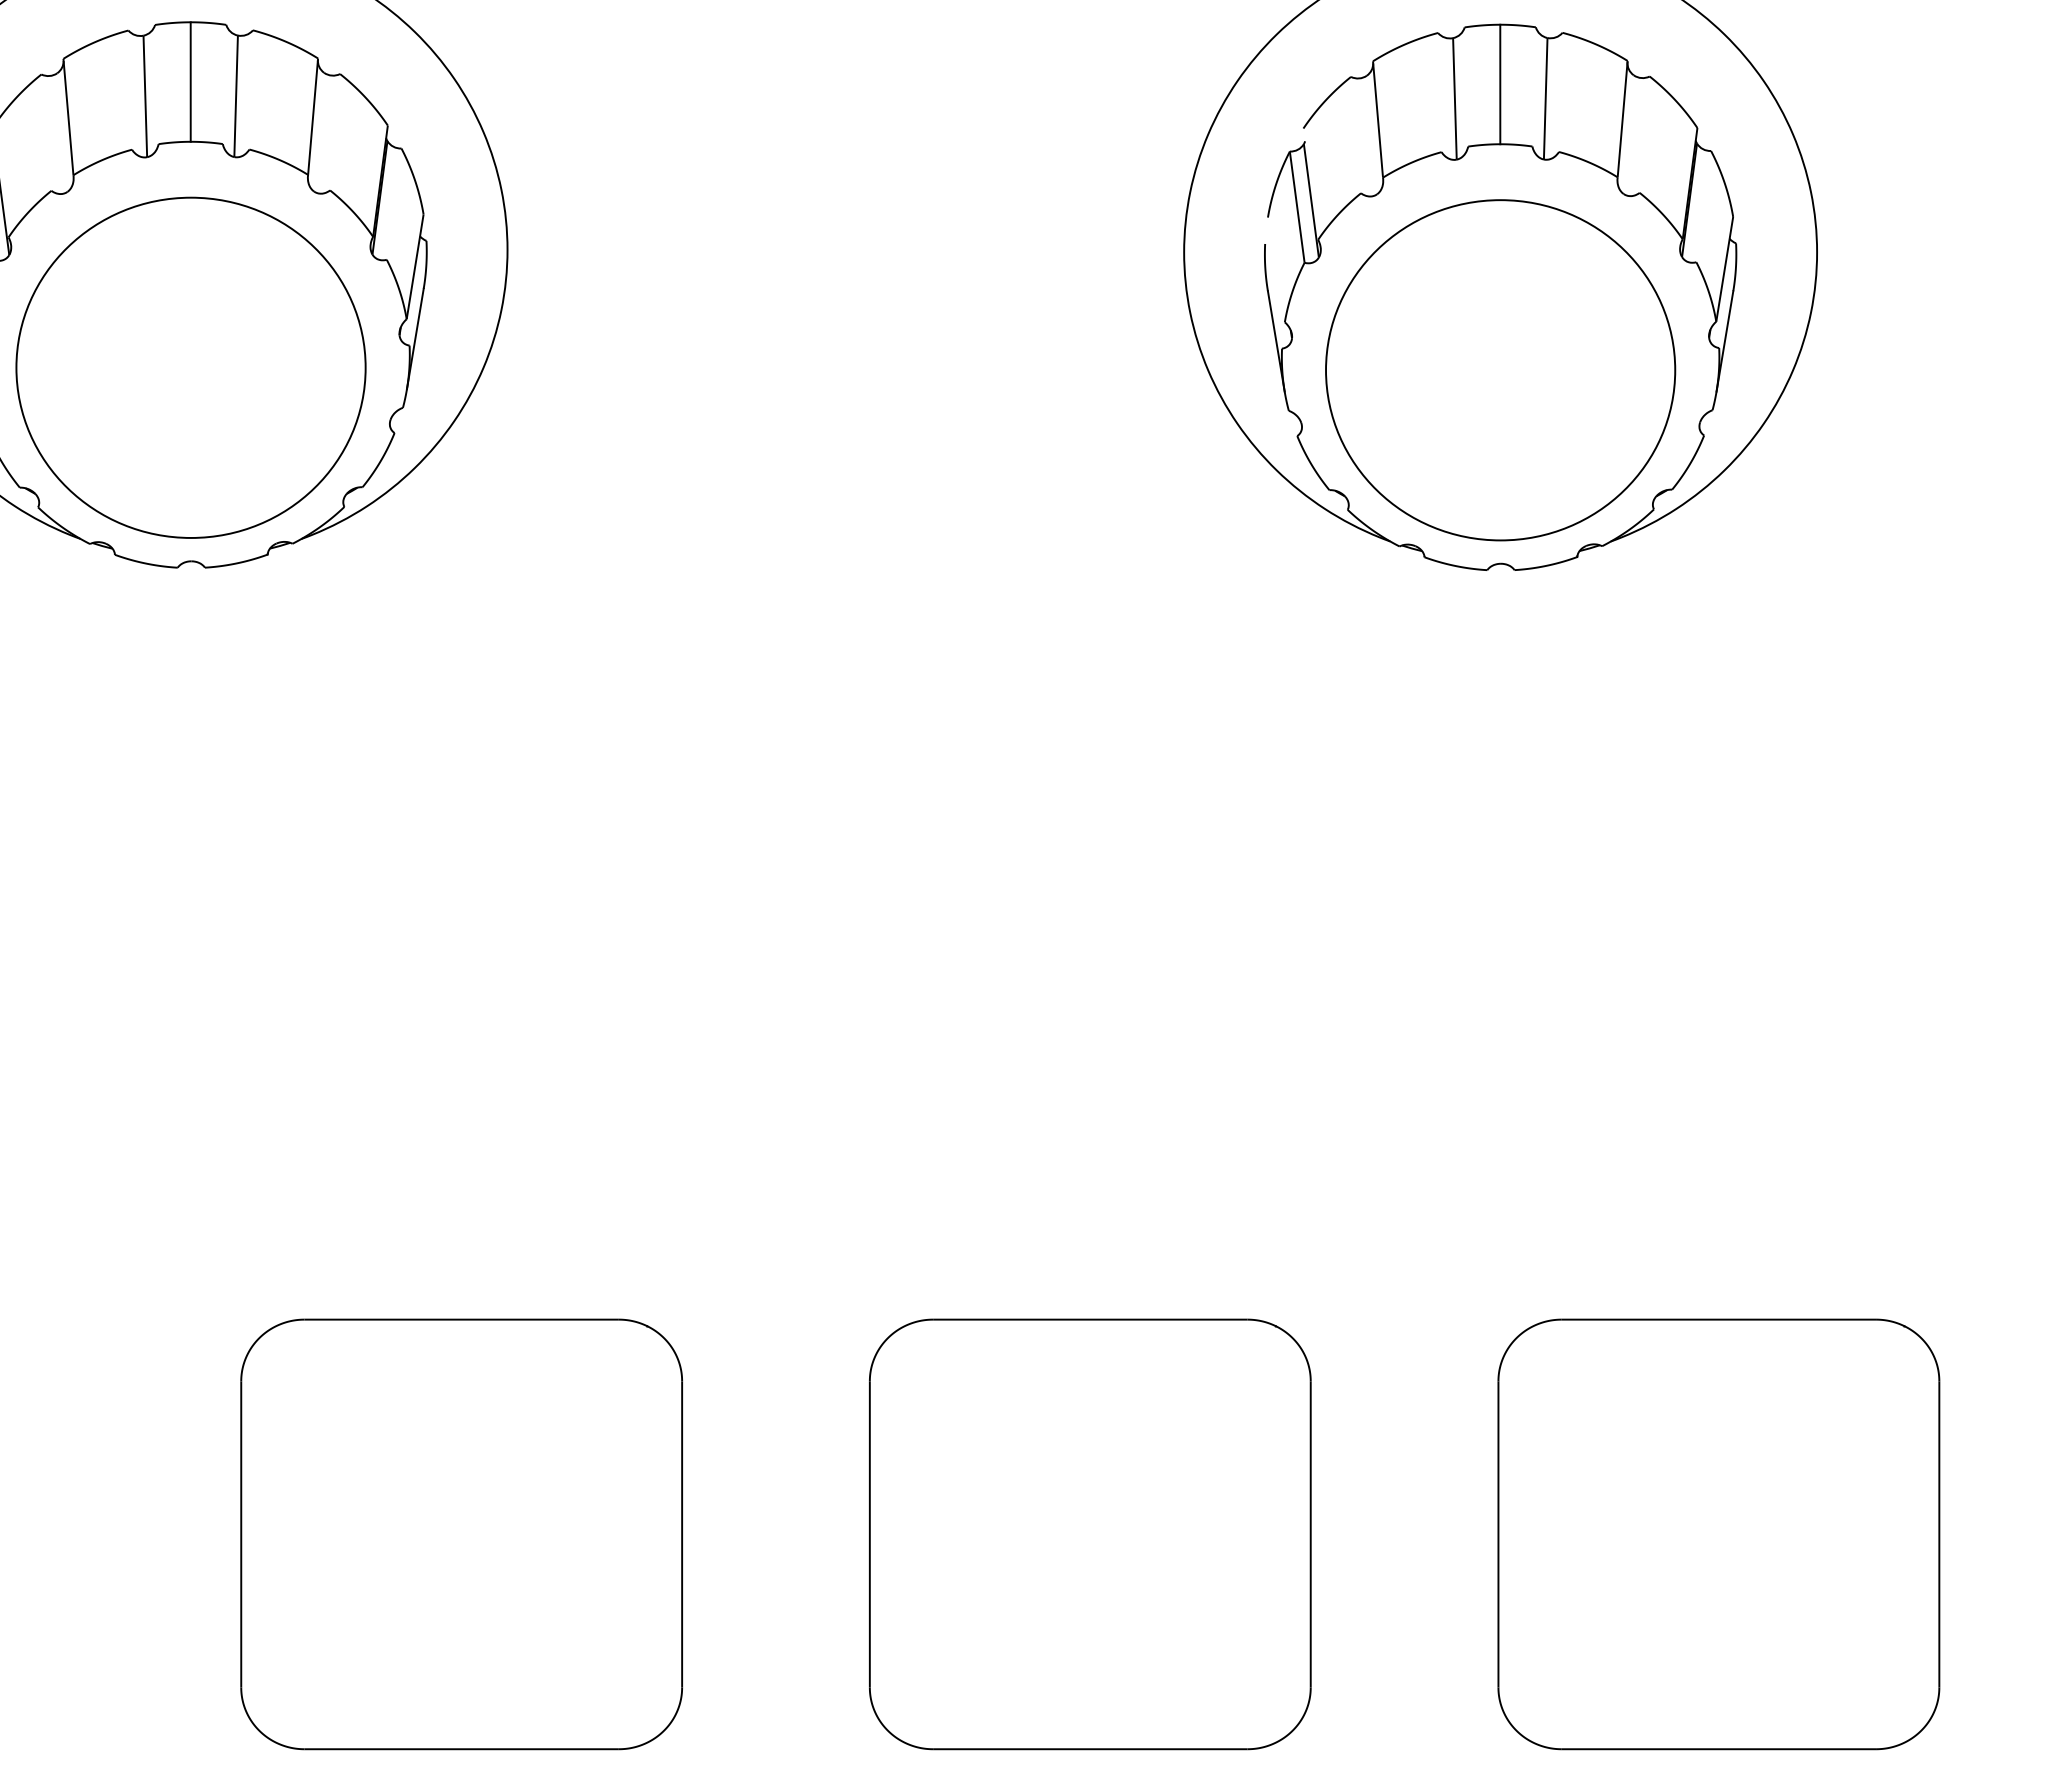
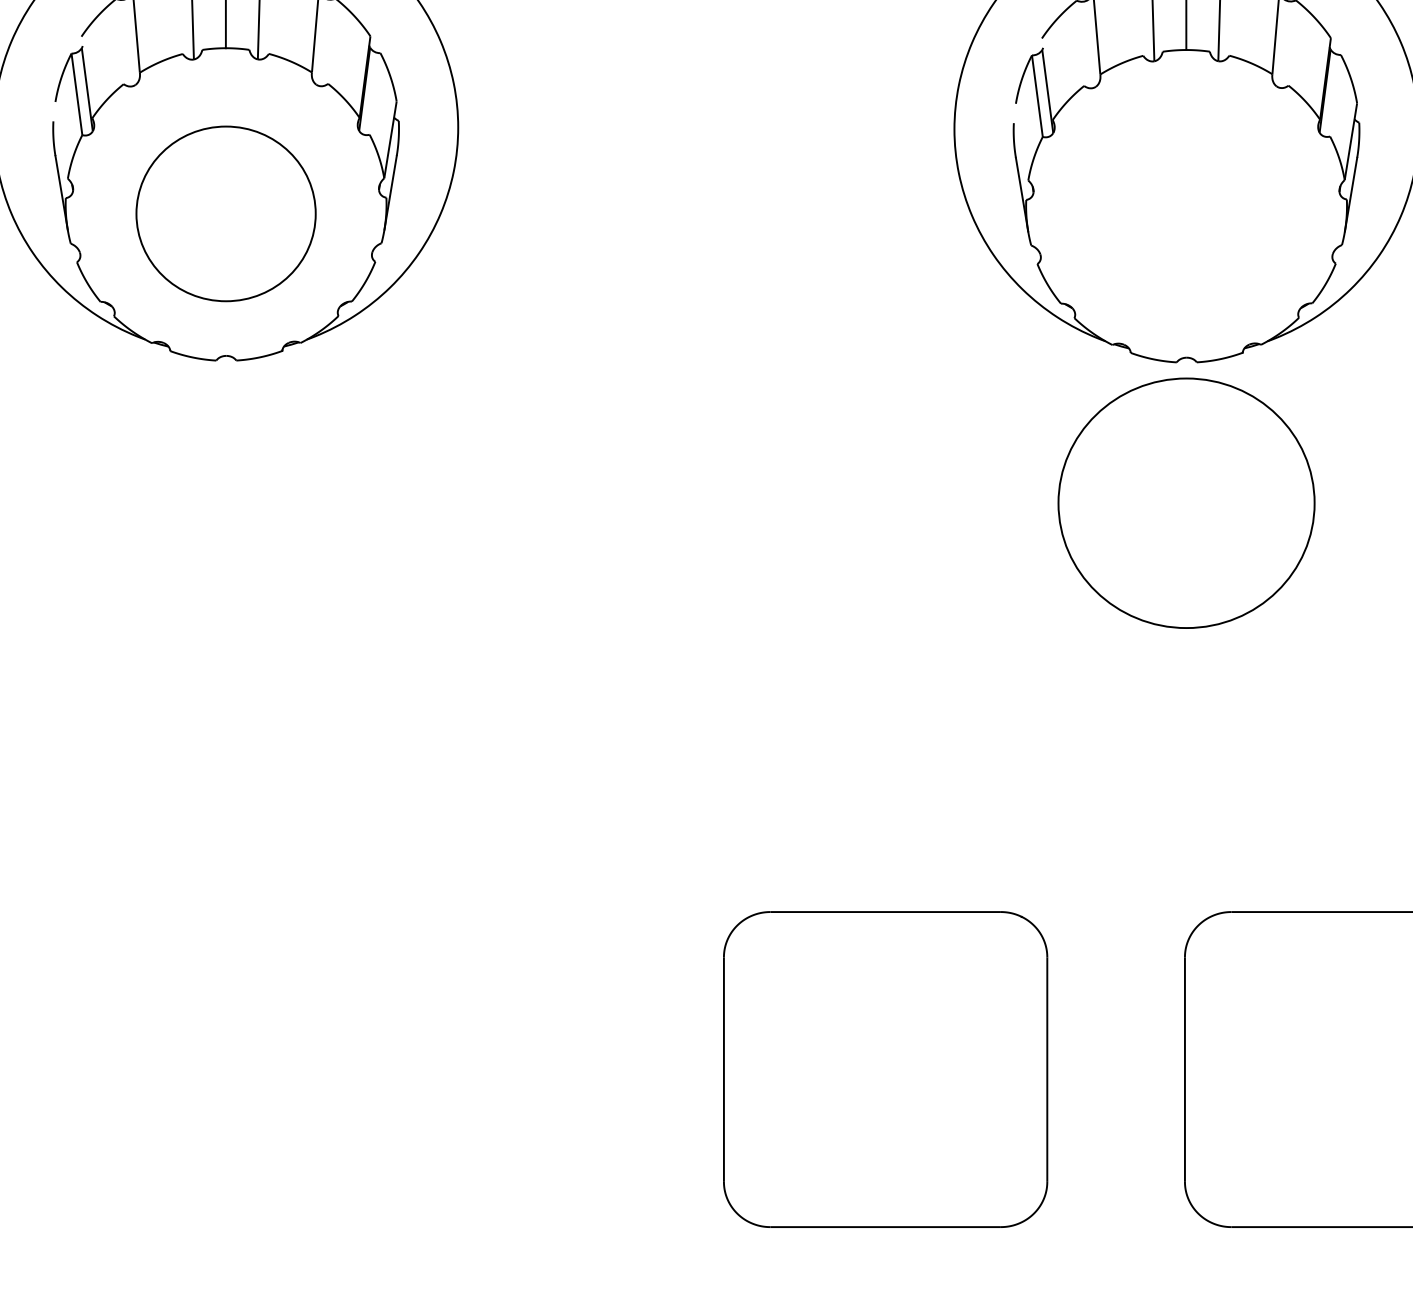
part: (190, 367) -> (225, 213), size x0.7
part: (1500, 370) -> (1186, 503), moved
part: (461, 1534) -> (424, 1069), removed

